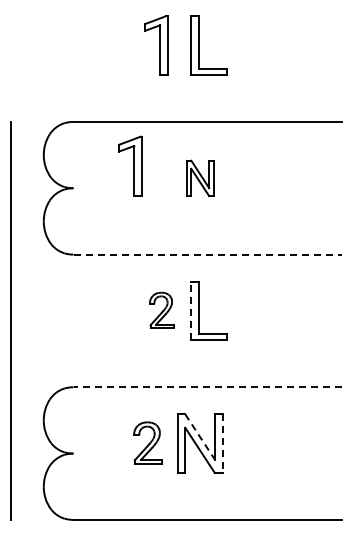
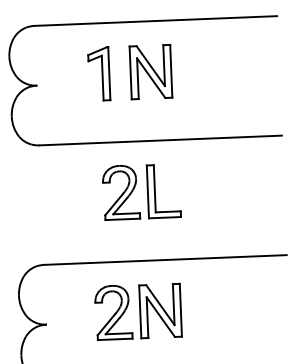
part: (130, 165) -> (99, 73), moved
part: (200, 178) -> (151, 72), size x1.67
line: (208, 254) -> (161, 140), dashed -> solid
part: (161, 310) -> (121, 192), size x1.67
line: (191, 310) -> (148, 191), dashed -> solid
line: (207, 387) -> (165, 260), dashed -> solid
line: (200, 437) -> (160, 305), dashed -> solid
part: (147, 442) -> (113, 311), size x1.43
line: (222, 444) -> (180, 311), dashed -> solid

